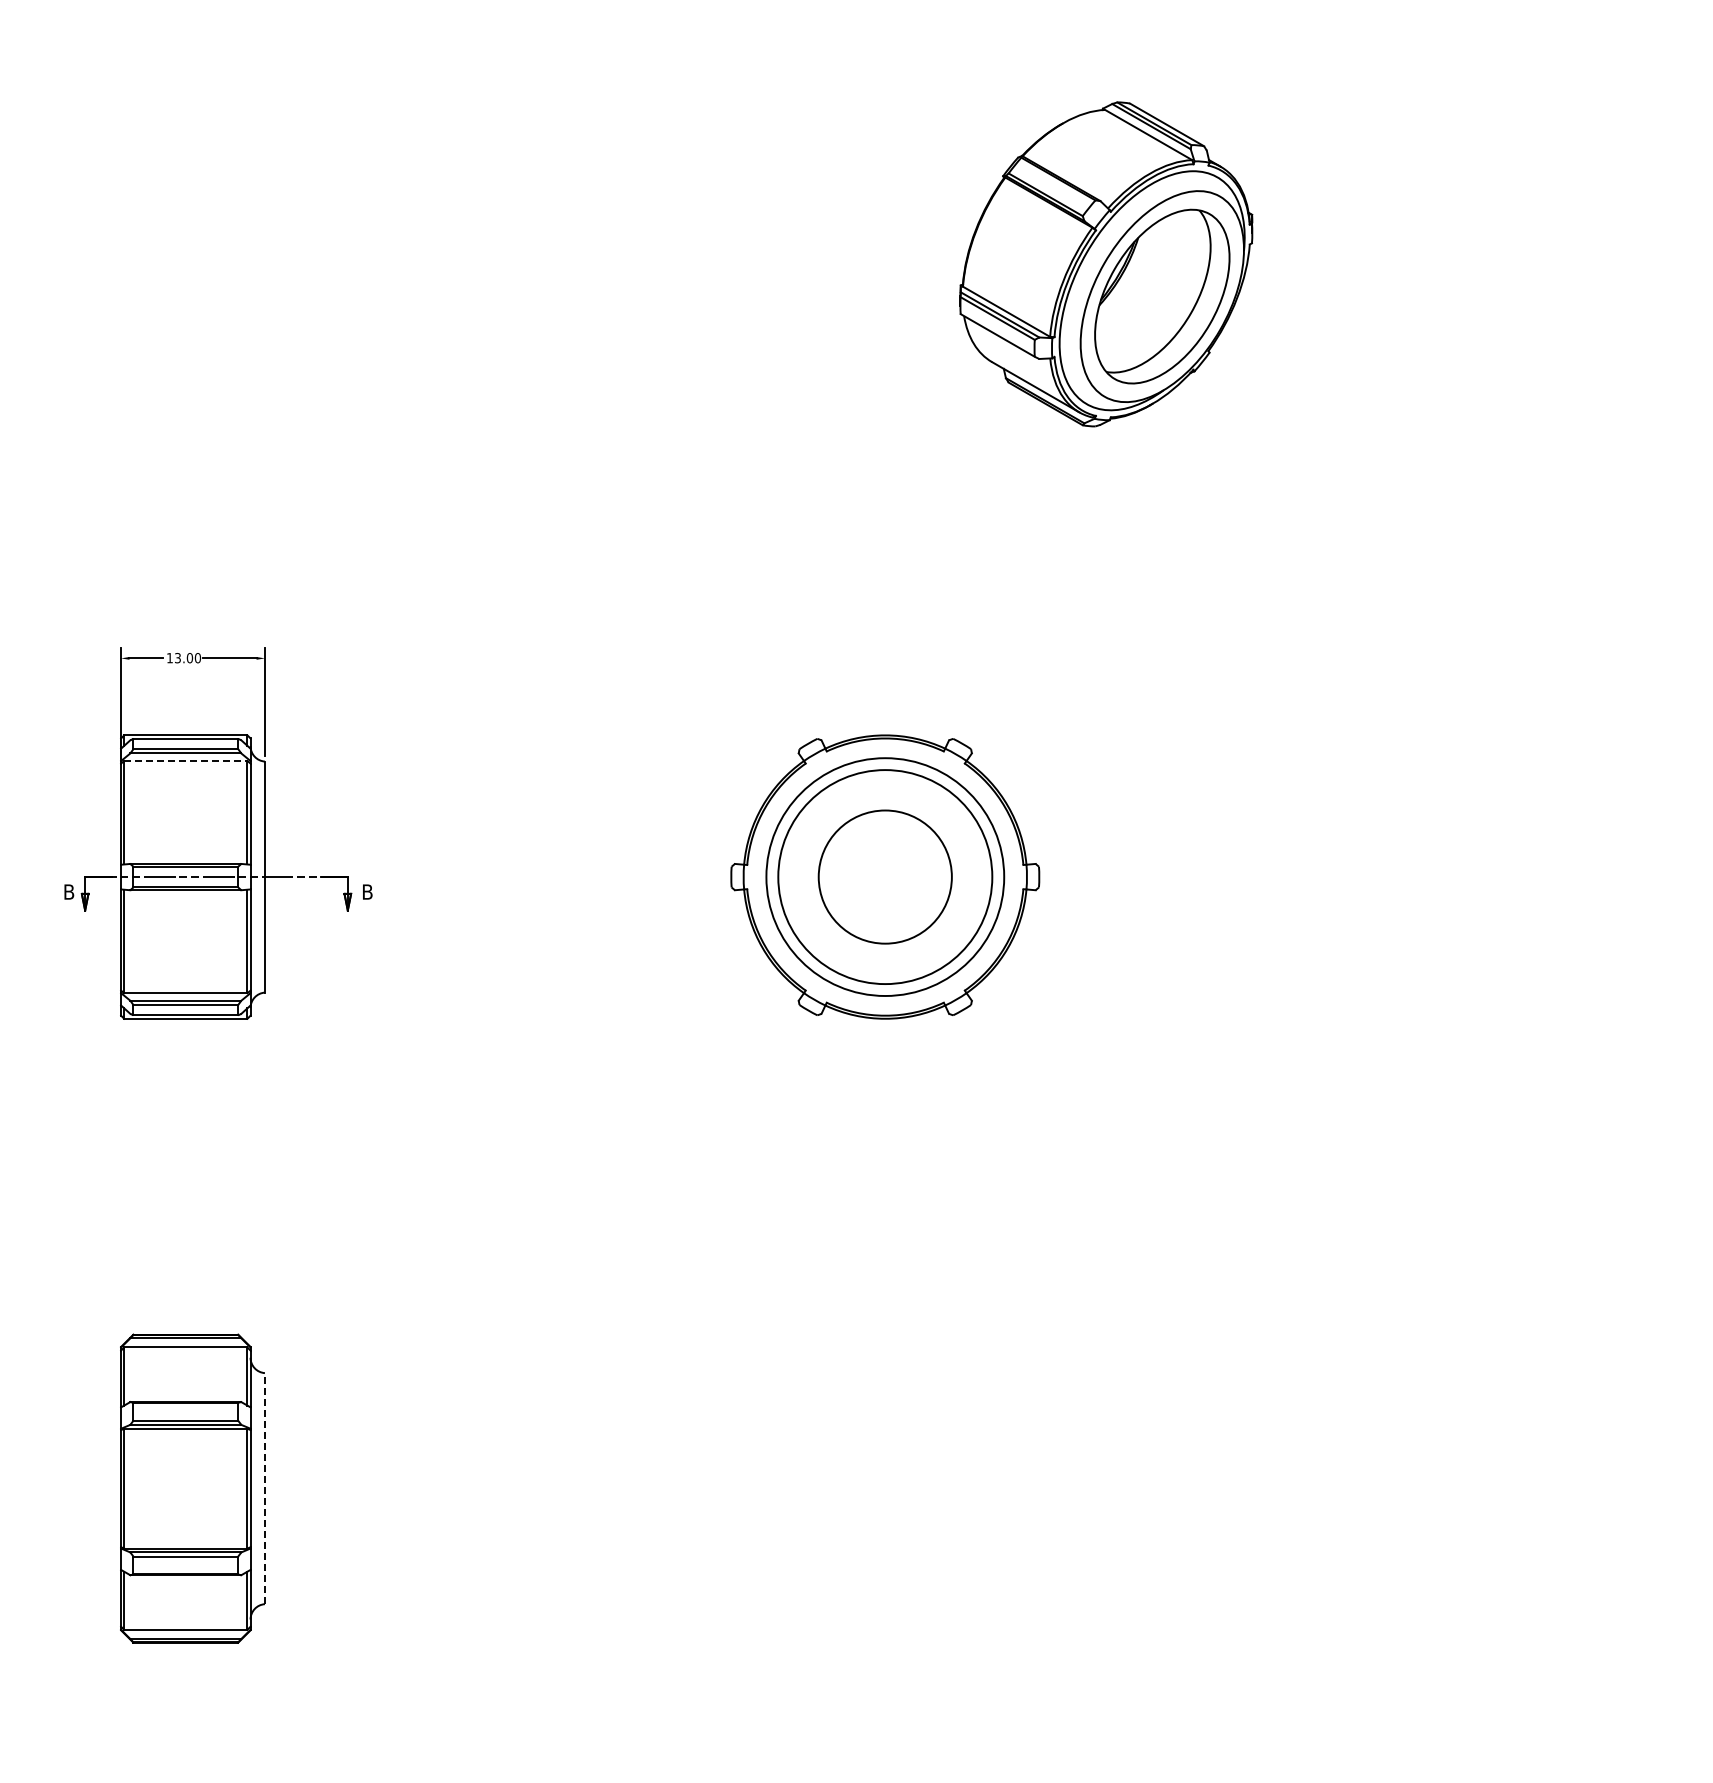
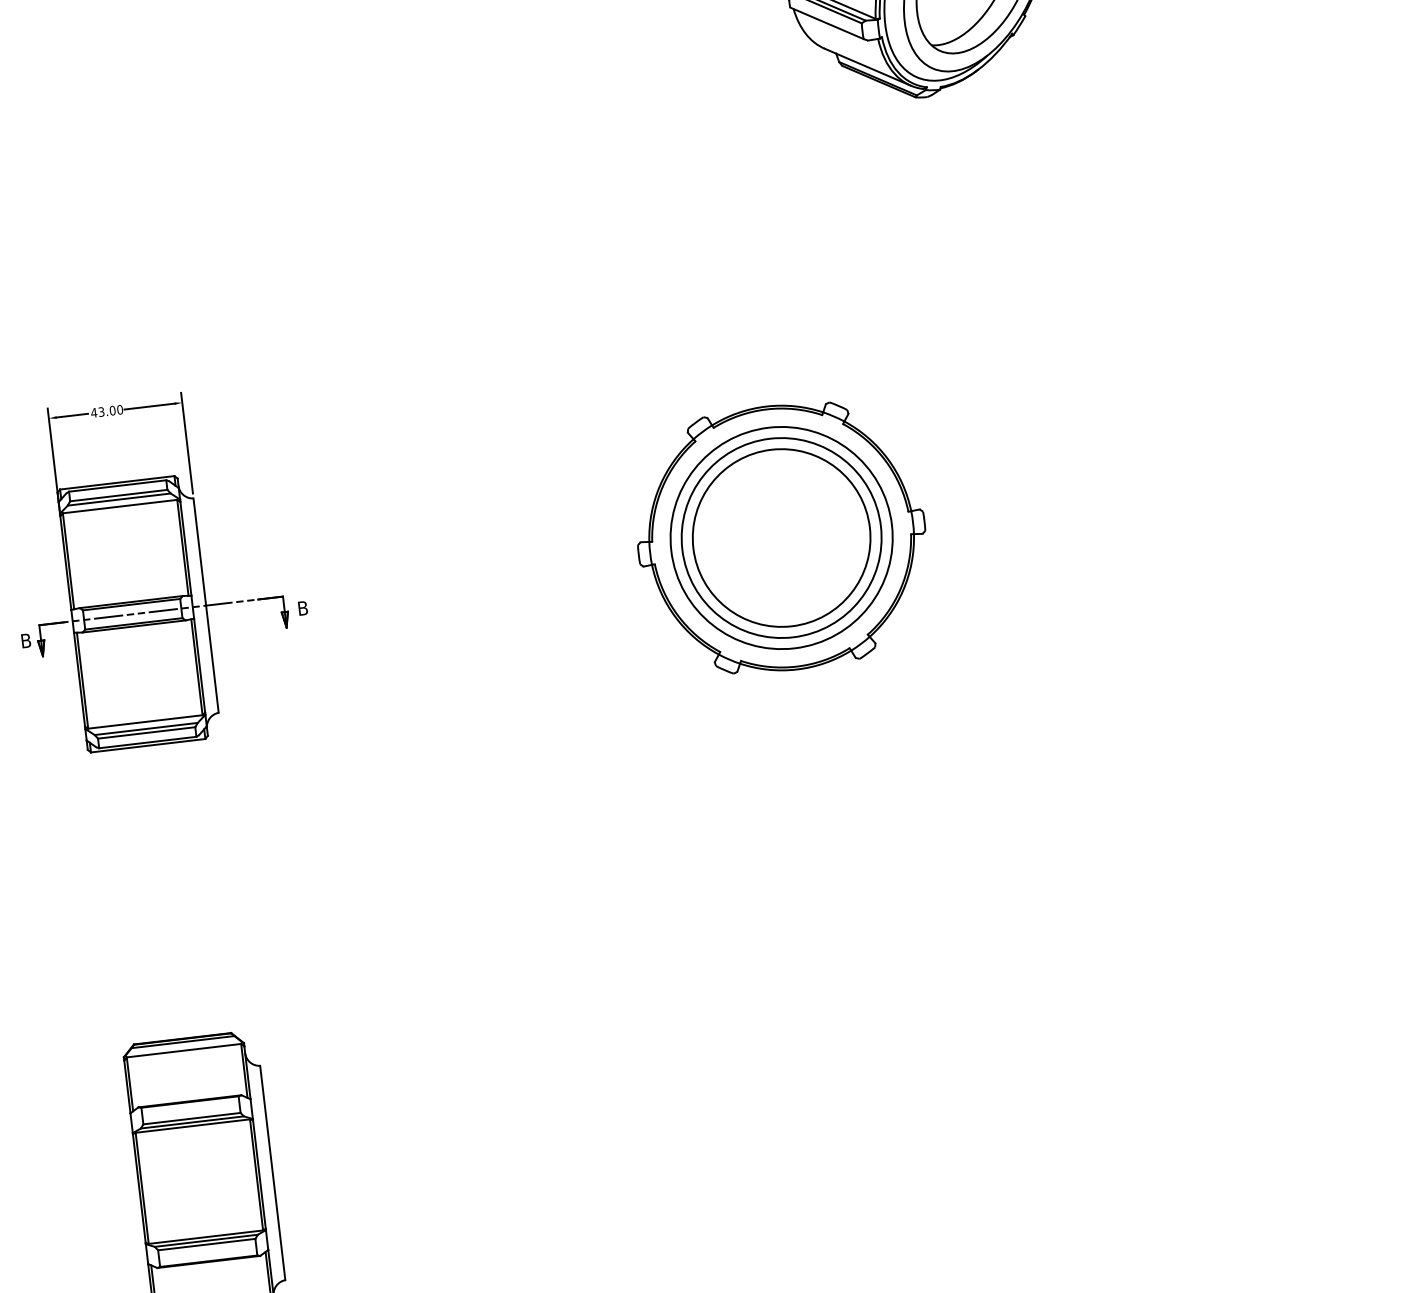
text: (169, 658) -> (93, 413), 13.00 -> 43.00
line: (185, 761) -> (119, 507), dashed -> solid
circle: (885, 876) -> (781, 537), size x1.43
line: (264, 1488) -> (272, 1172), dashed -> solid

